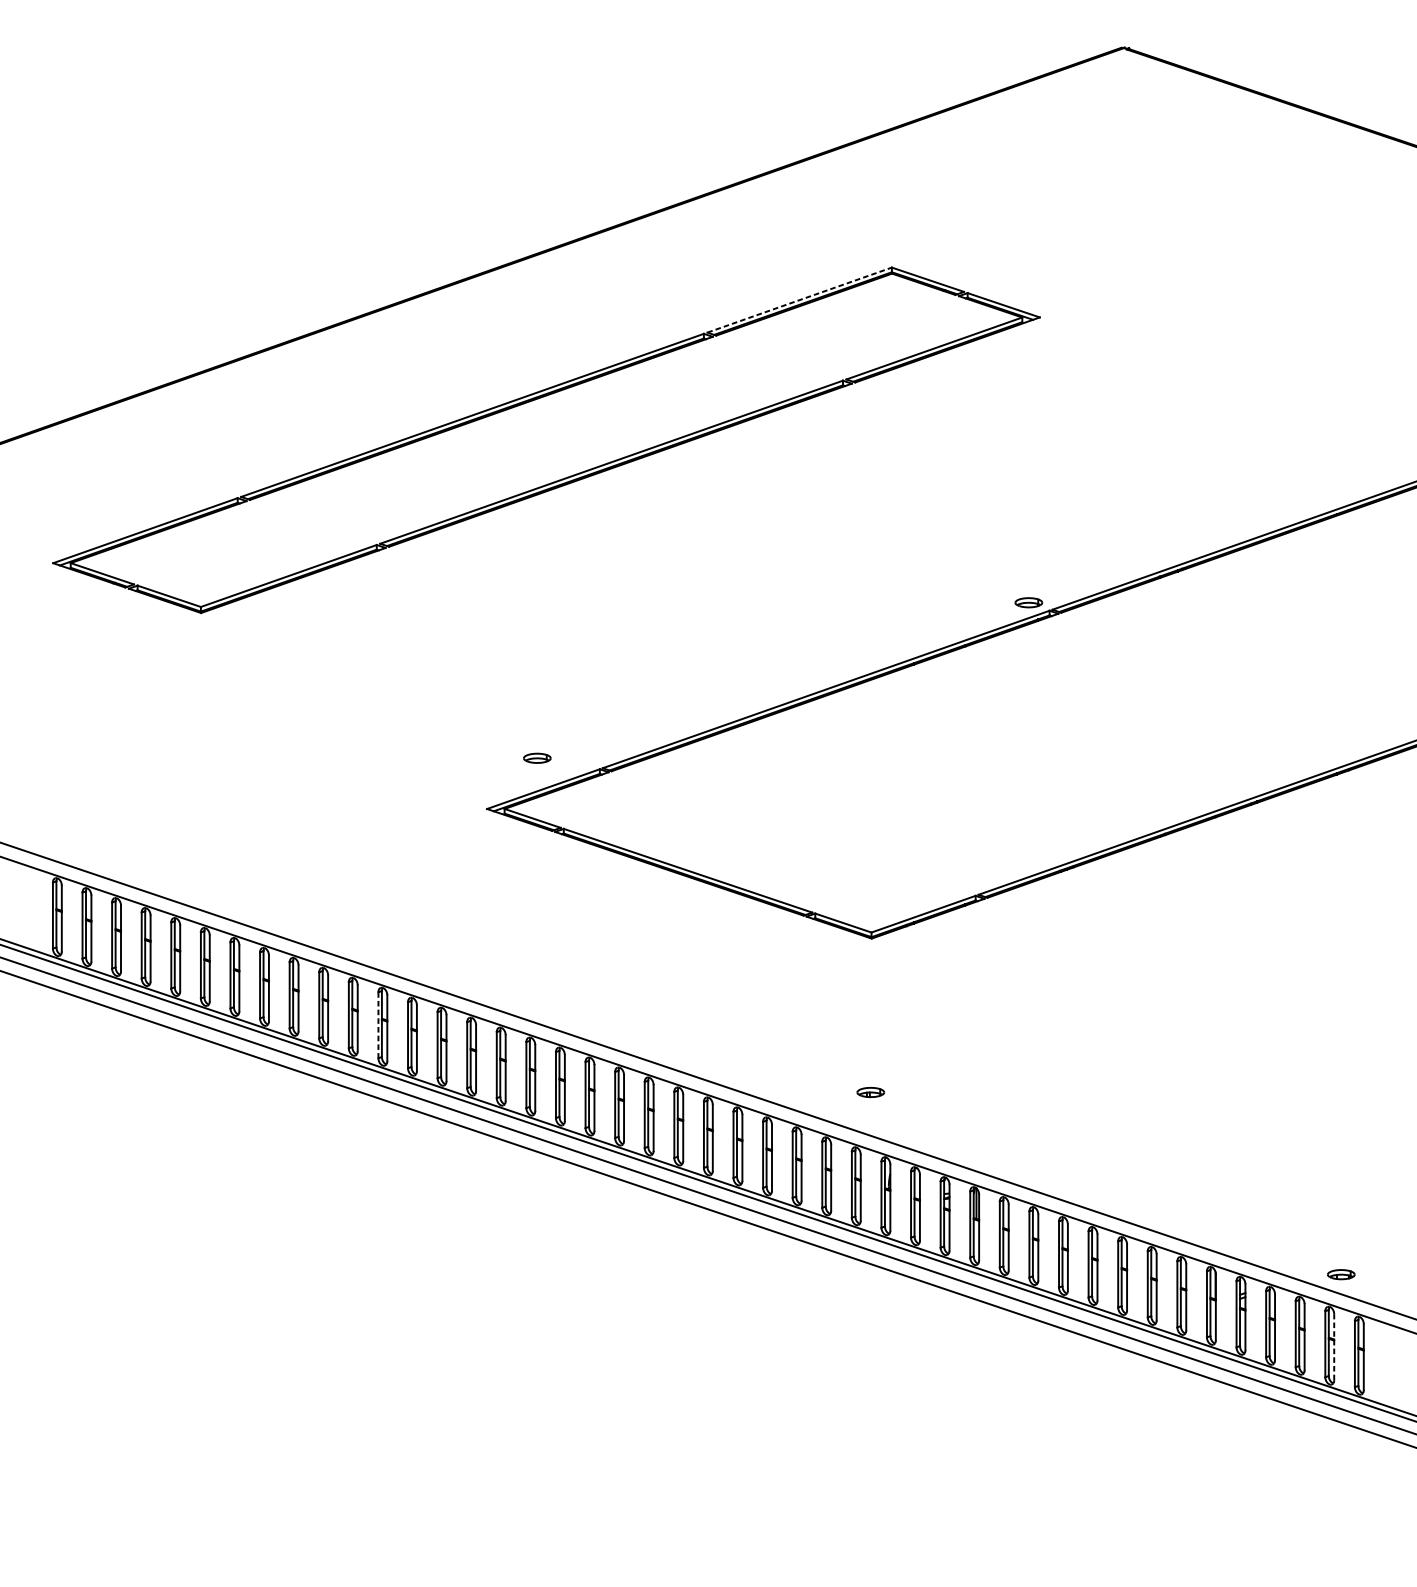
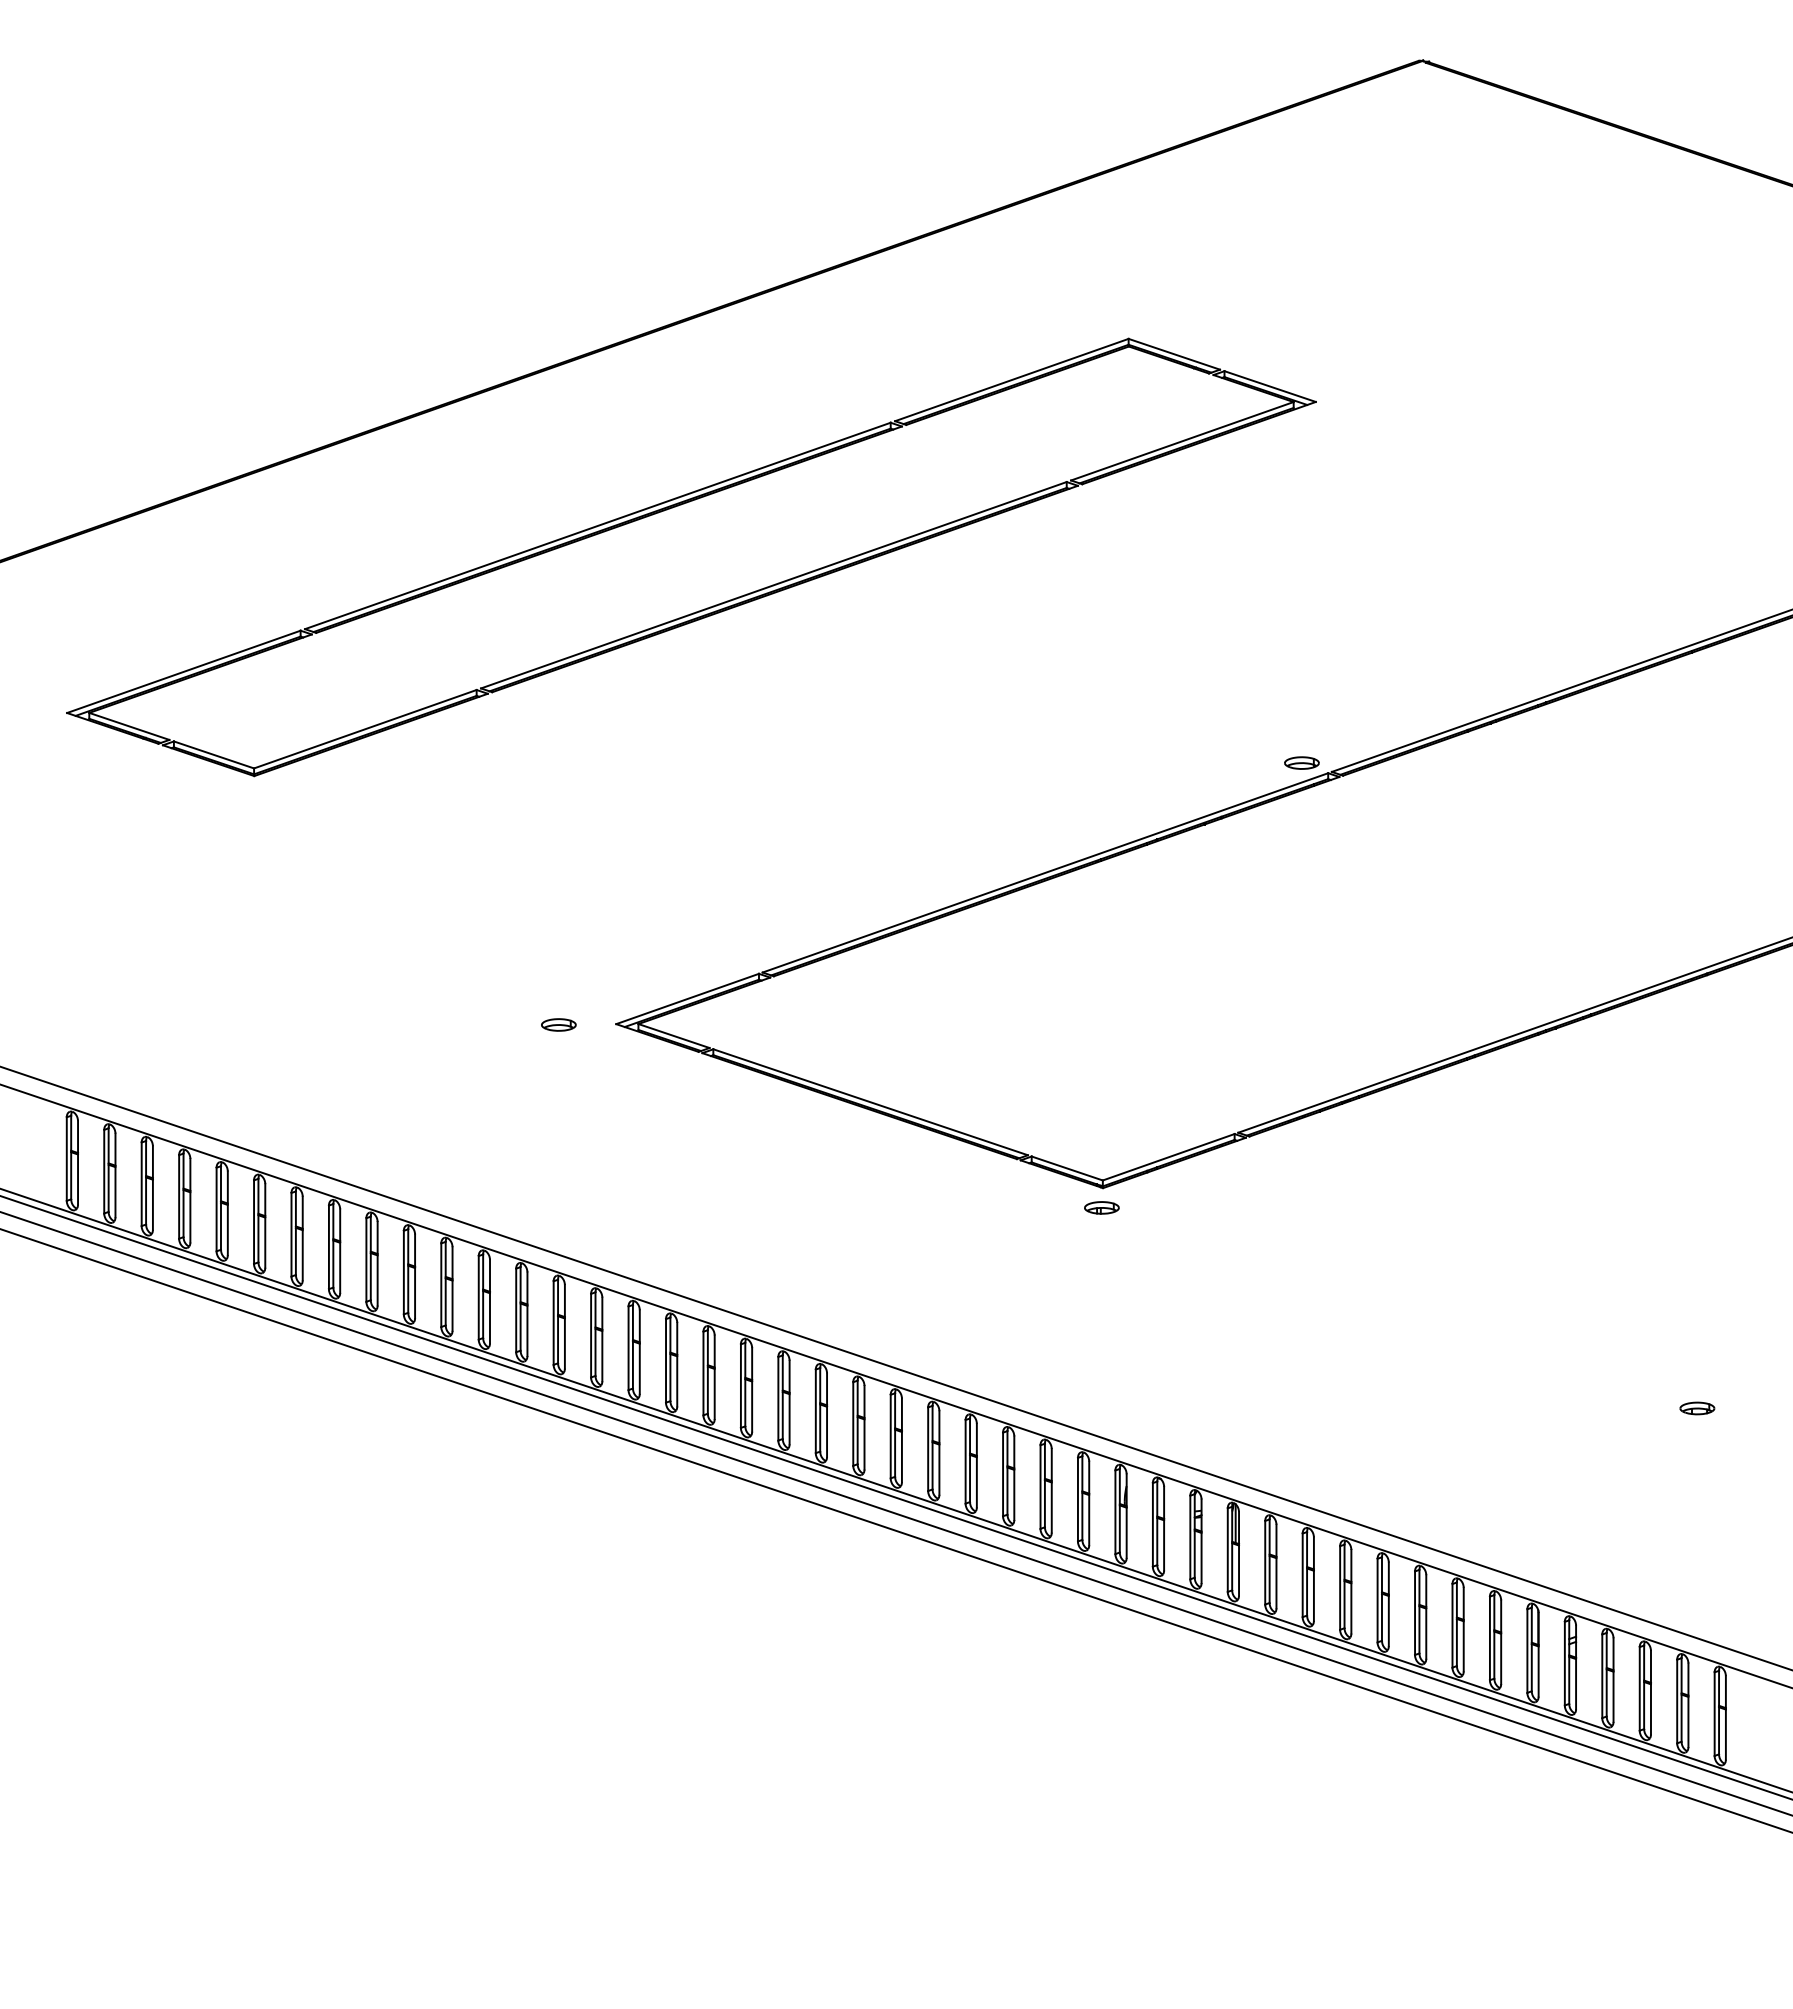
line: (799, 300) -> (1011, 380), dashed -> solid
part: (537, 757) -> (558, 1024), moved
line: (378, 1024) -> (478, 1297), dashed -> solid
part: (870, 1092) -> (1101, 1207), moved
part: (1341, 1274) -> (1697, 1408), moved
line: (1334, 1347) -> (1688, 1705), dashed -> solid

